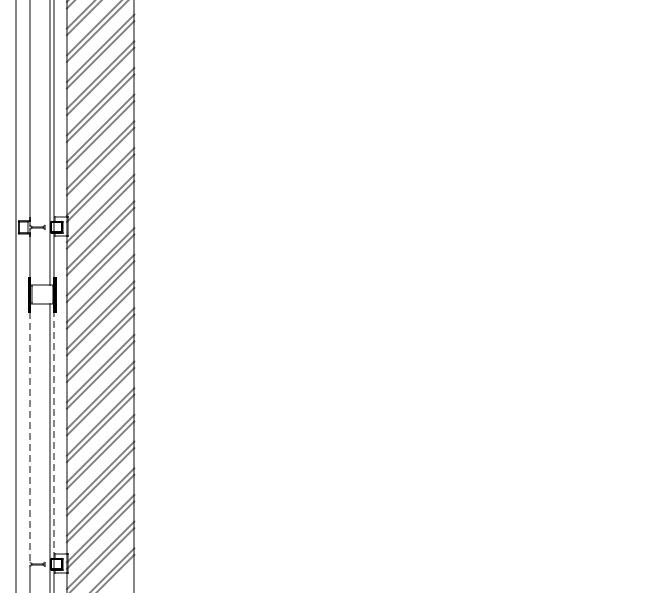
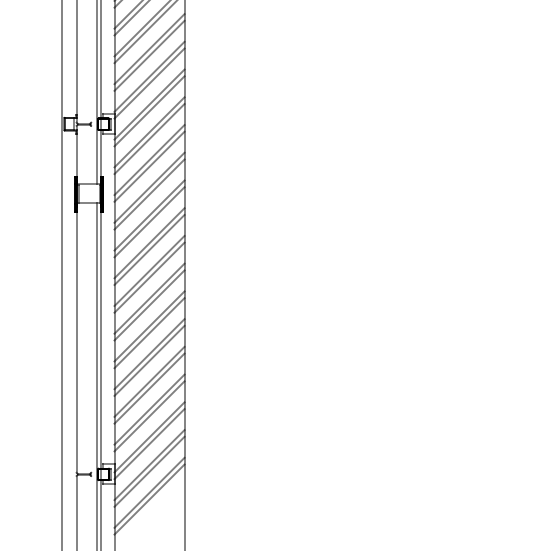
line: (54, 435) -> (101, 340), dashed -> solid
line: (30, 437) -> (76, 342), dashed -> solid

